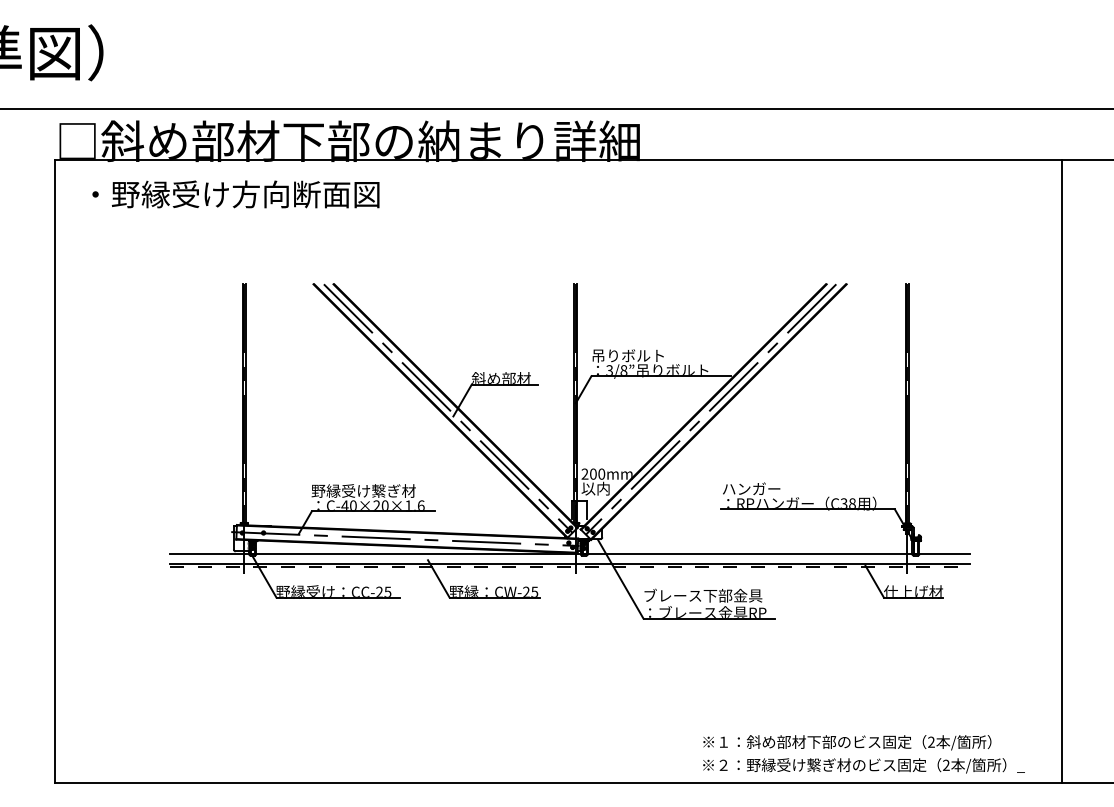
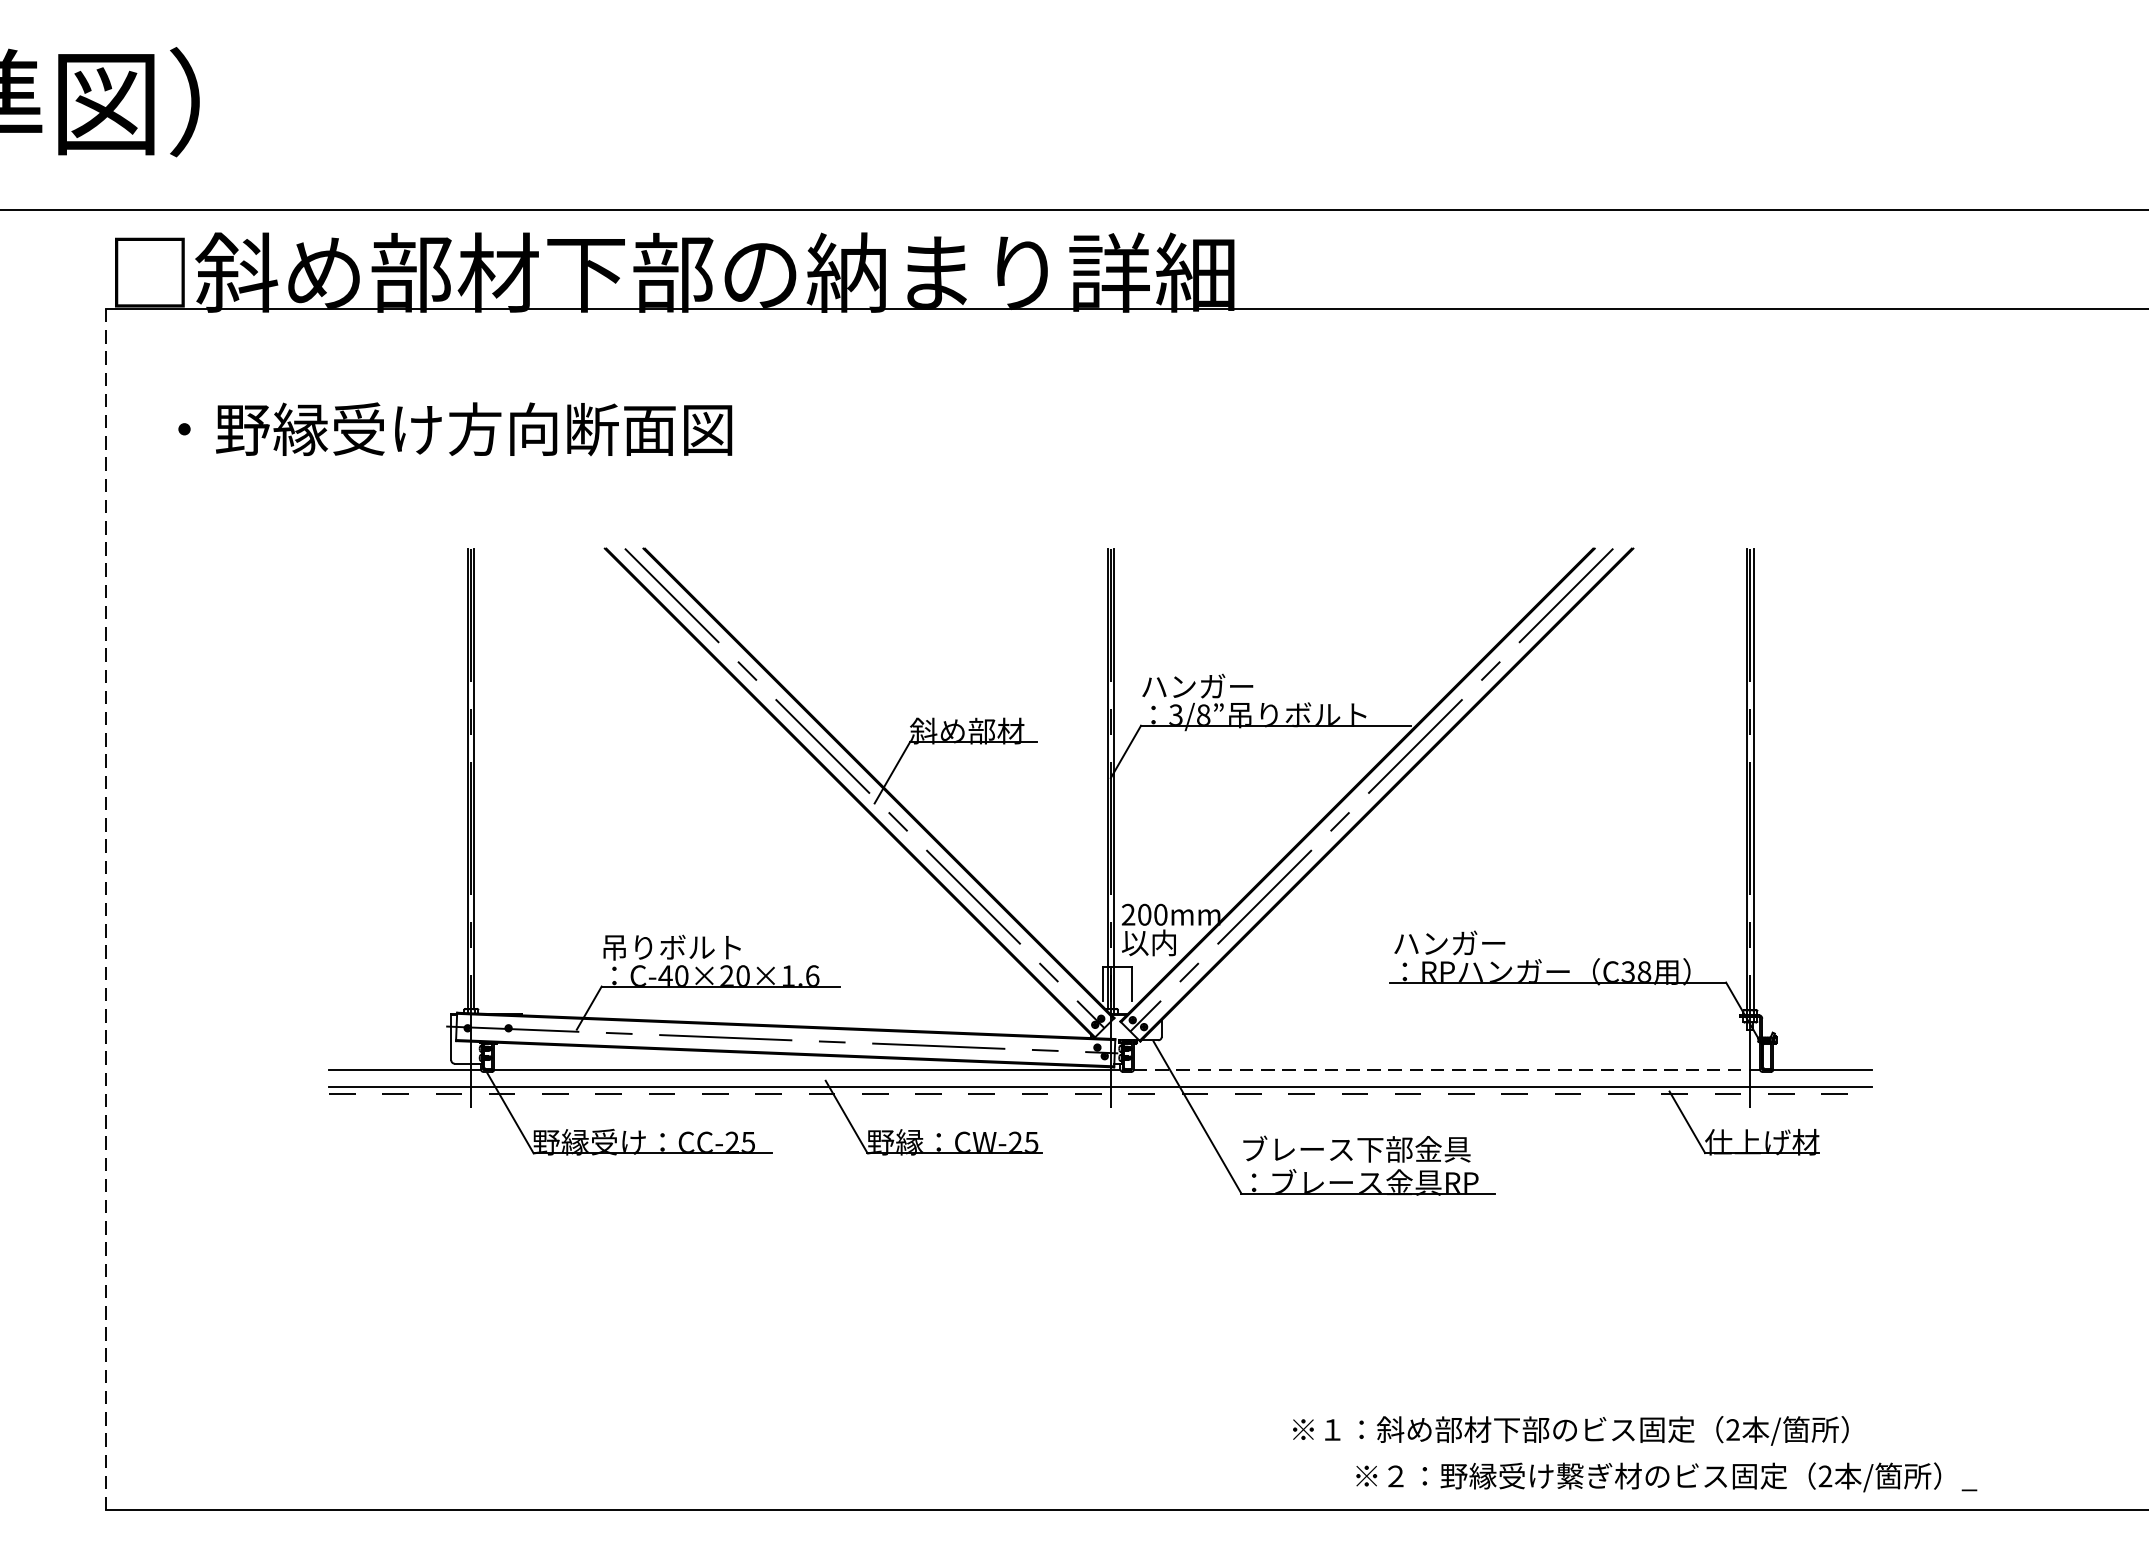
text: (235, 194) -> (454, 429), moved
text: (627, 355) -> (1210, 685), 吊りボルト -> ハンガー
line: (55, 471) -> (107, 909), solid -> dashed
line: (1061, 471) -> (2047, 909), removed
text: (363, 490) -> (701, 946), 野縁受け繋ぎ材 -> 吊りボルト
line: (750, 554) -> (1447, 1069), solid -> dashed
text: (847, 742) -> (1571, 1430), moved

